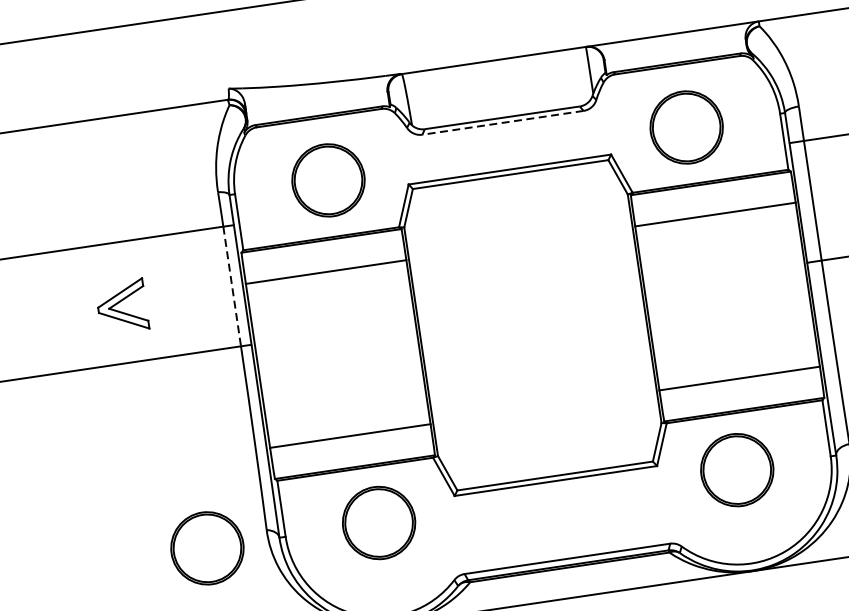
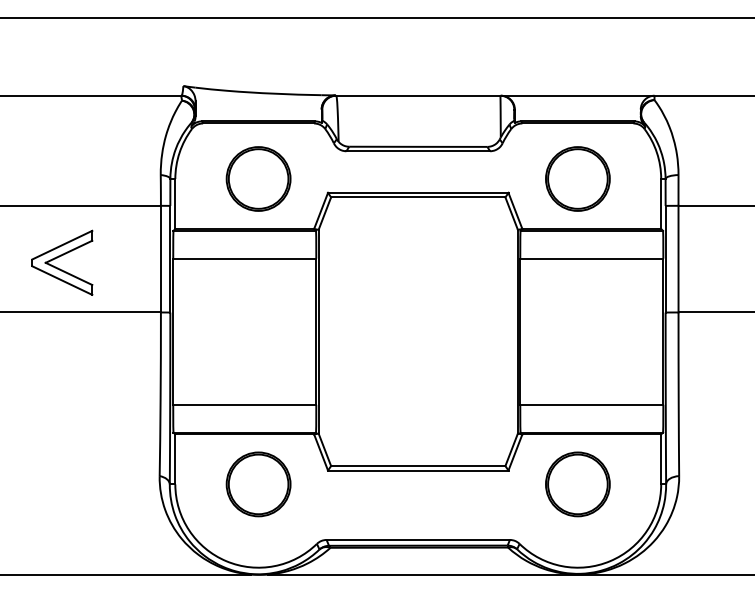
line: (503, 123) -> (418, 151), dashed -> solid
line: (231, 286) -> (160, 259), dashed -> solid
part: (122, 306) -> (62, 262), size x1.43
part: (207, 548) -> (105, 484), removed

